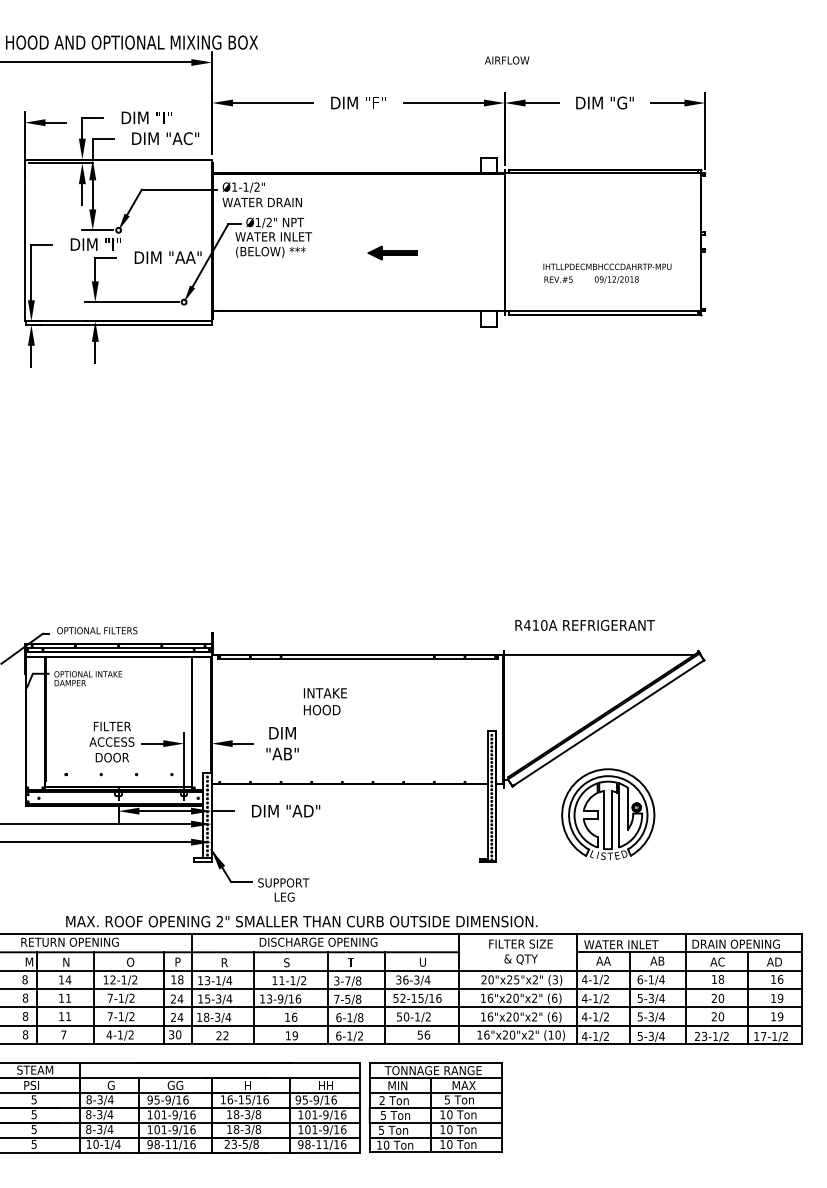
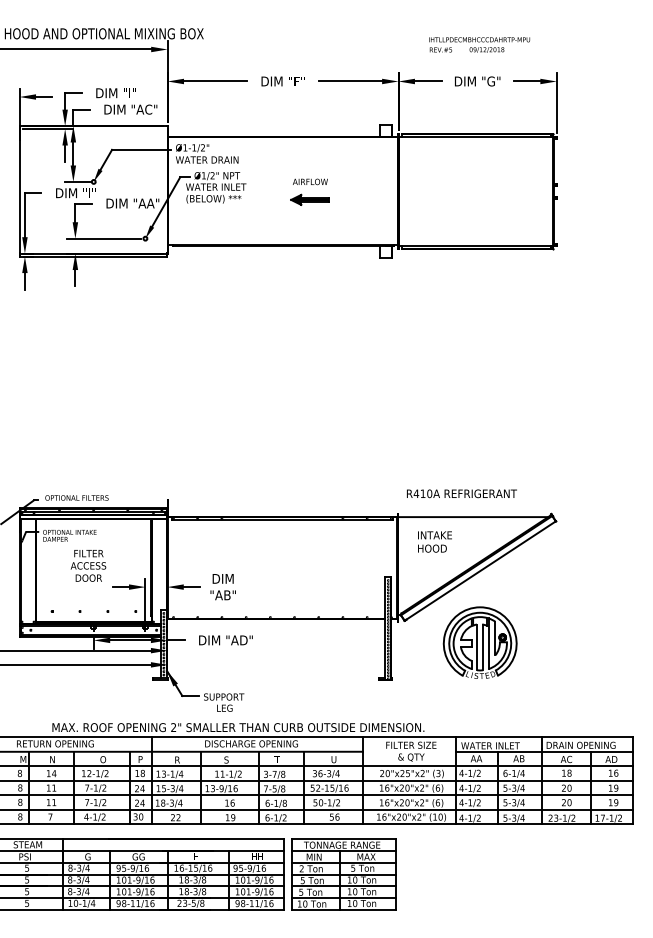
text: (507, 59) -> (310, 181), moved
text: (607, 272) -> (479, 44), moved
text: (324, 701) -> (434, 541), moved
text: (111, 741) -> (88, 565), moved

